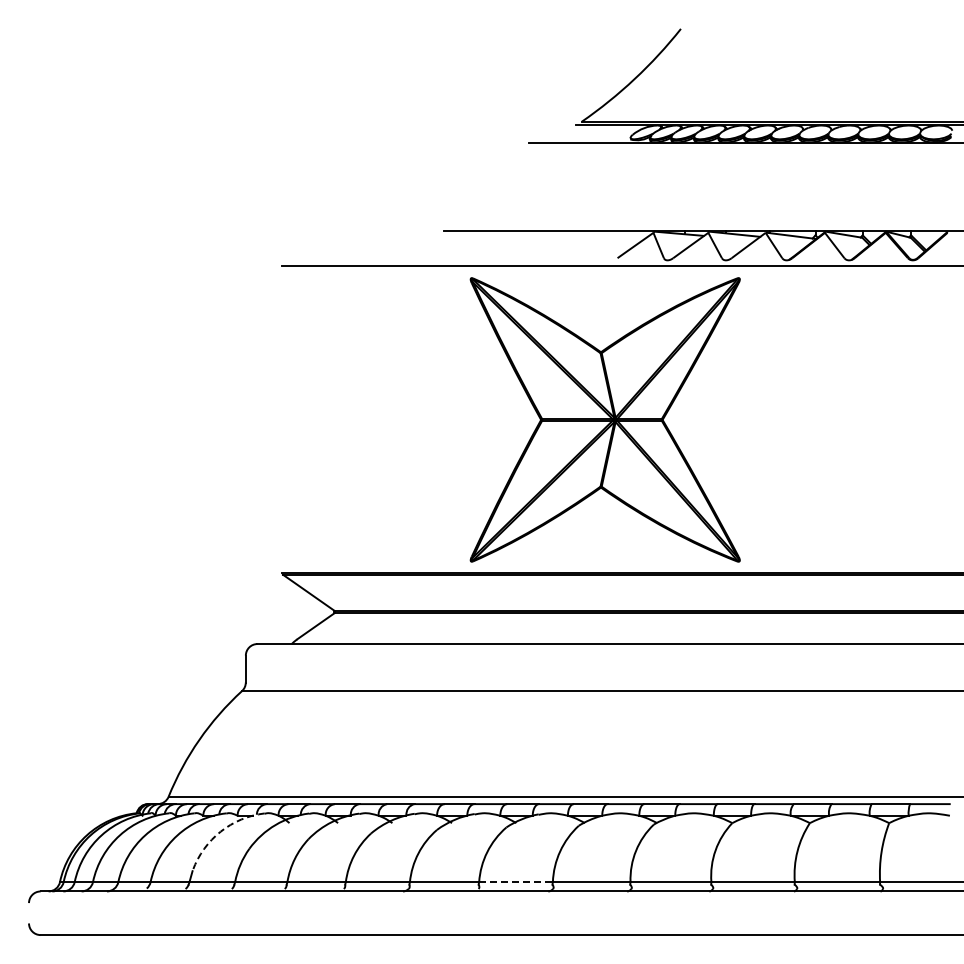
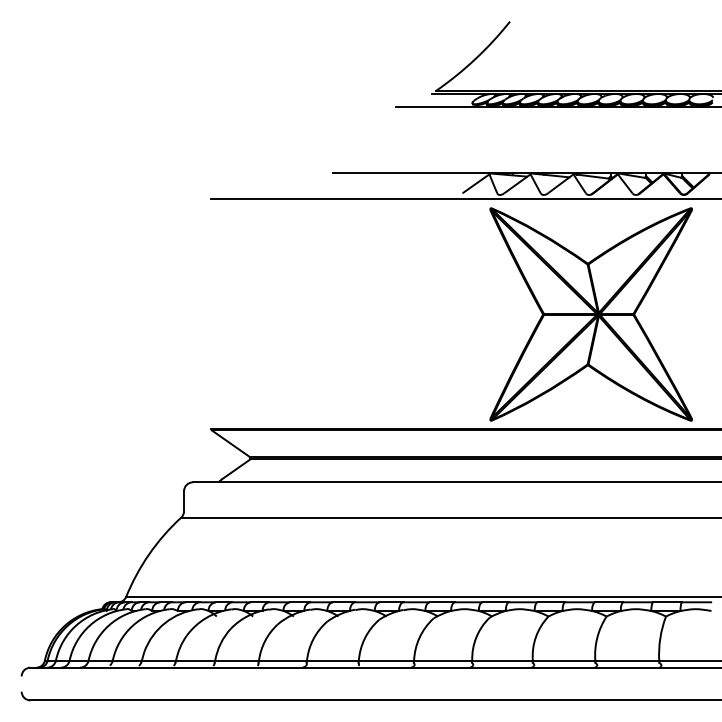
part: (604, 419) -> (590, 314), moved
arc: (220, 831) -> (165, 622), dashed -> solid
line: (516, 882) -> (386, 661), dashed -> solid

